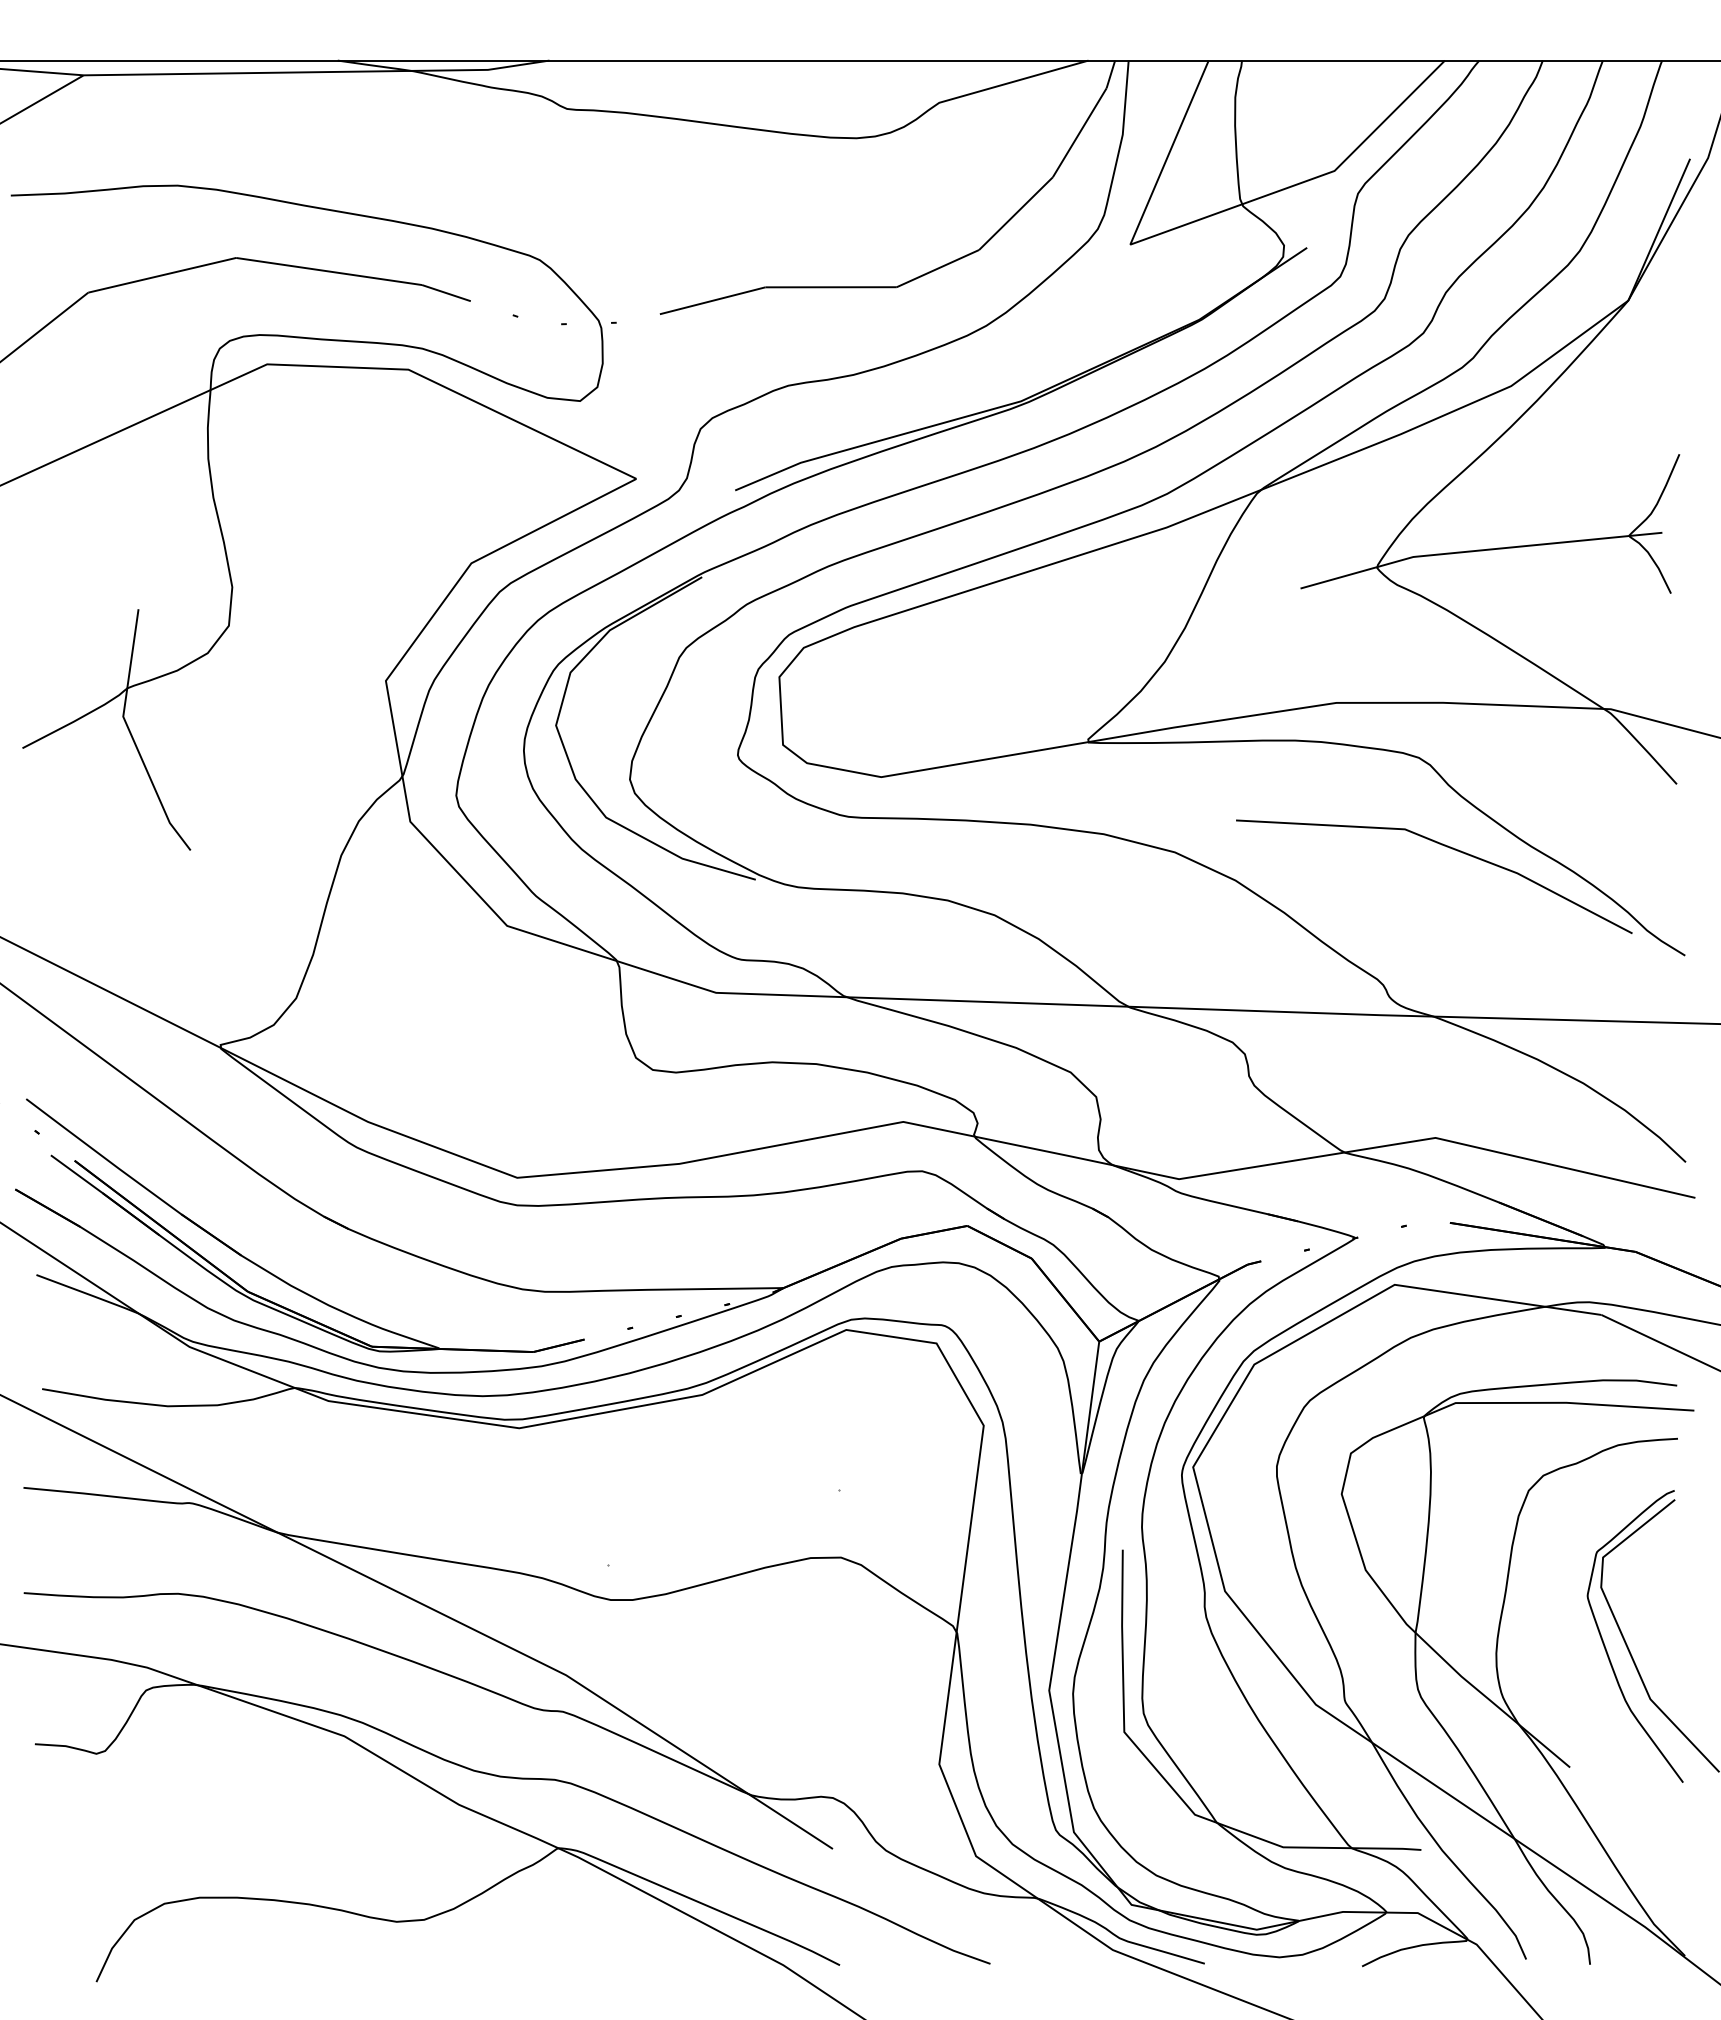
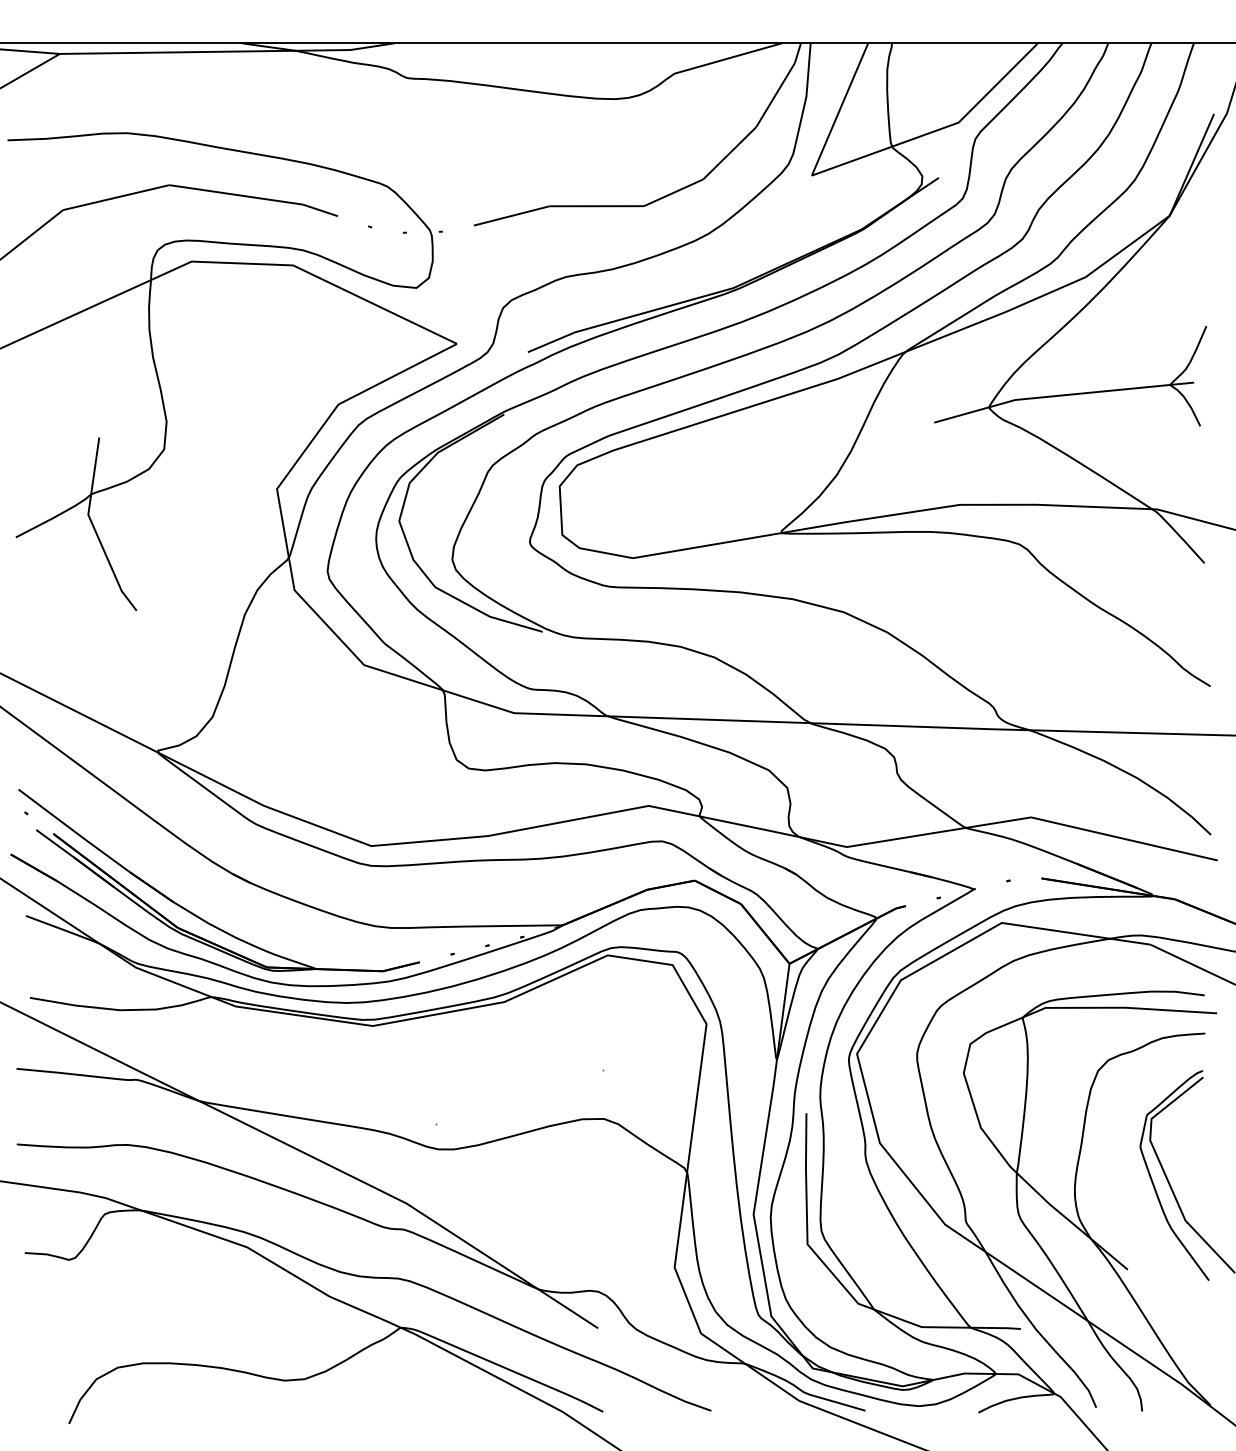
line: (1446, 847) -> (1039, 608), removed

